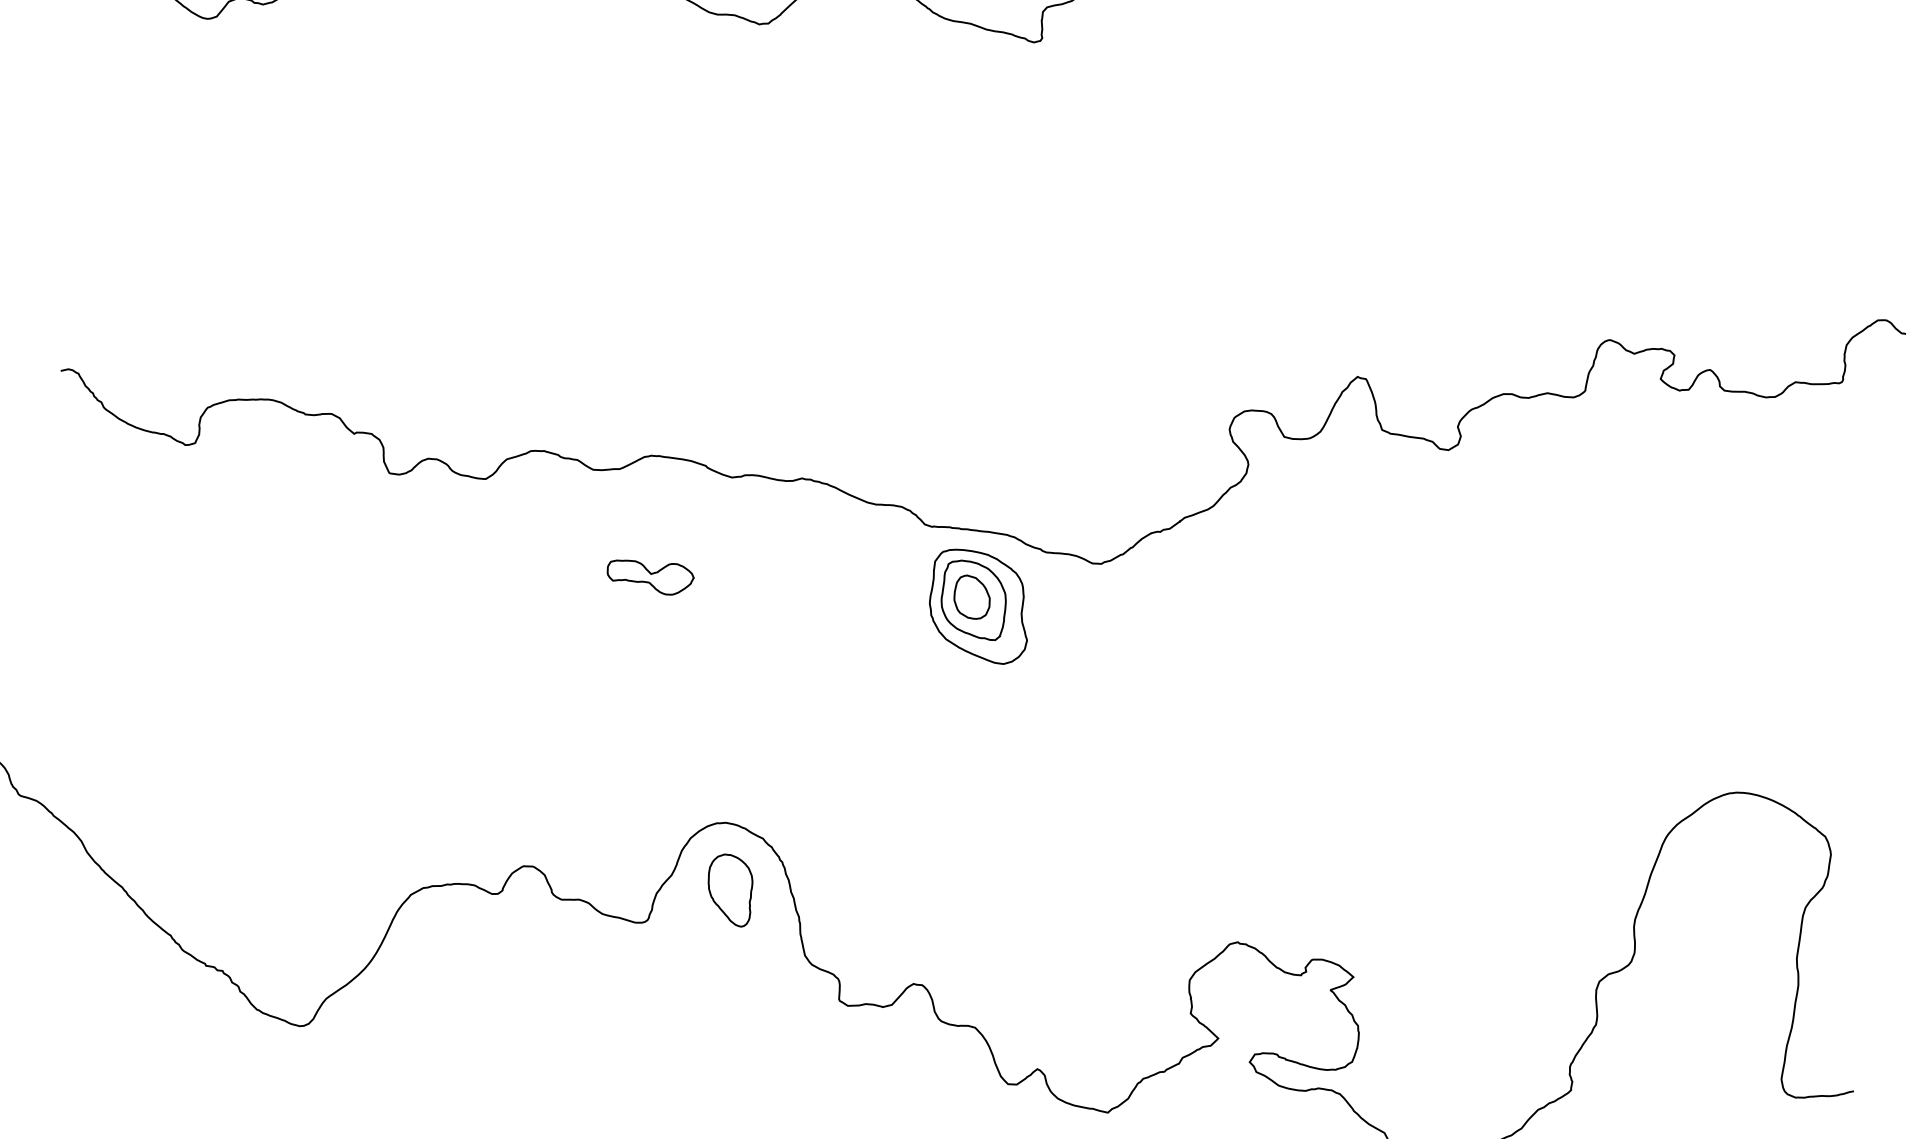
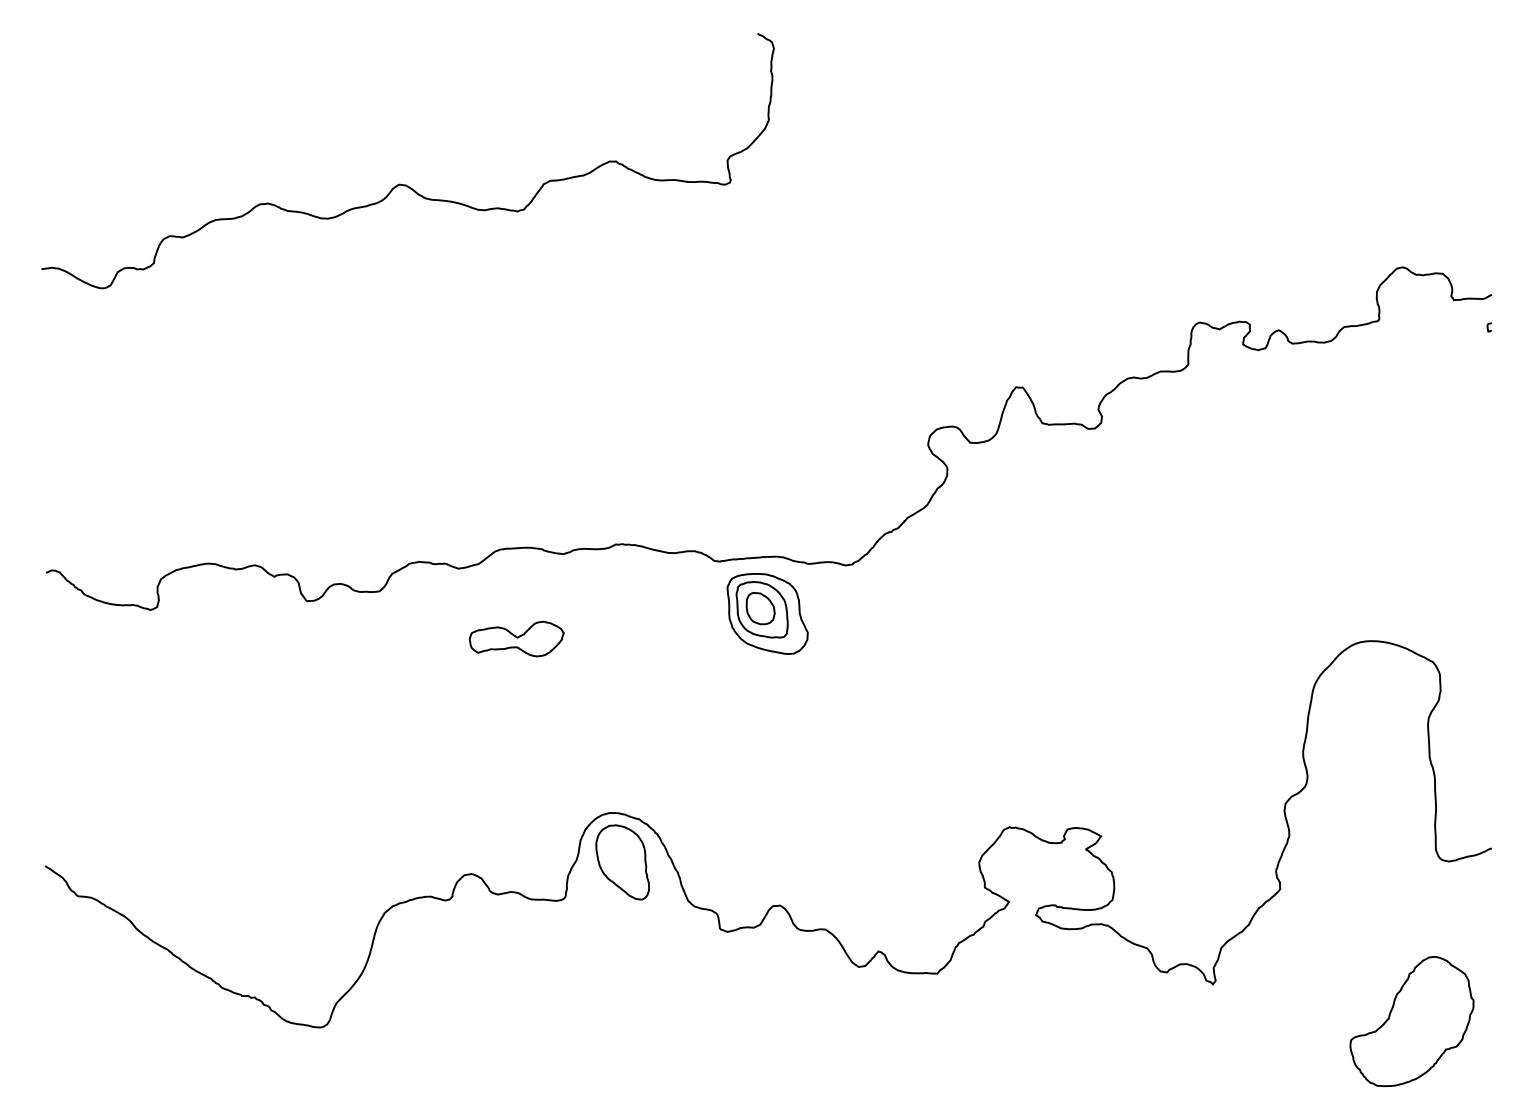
part: (650, 574) -> (516, 638), size x1.43
part: (730, 889) -> (622, 862), size x1.43

